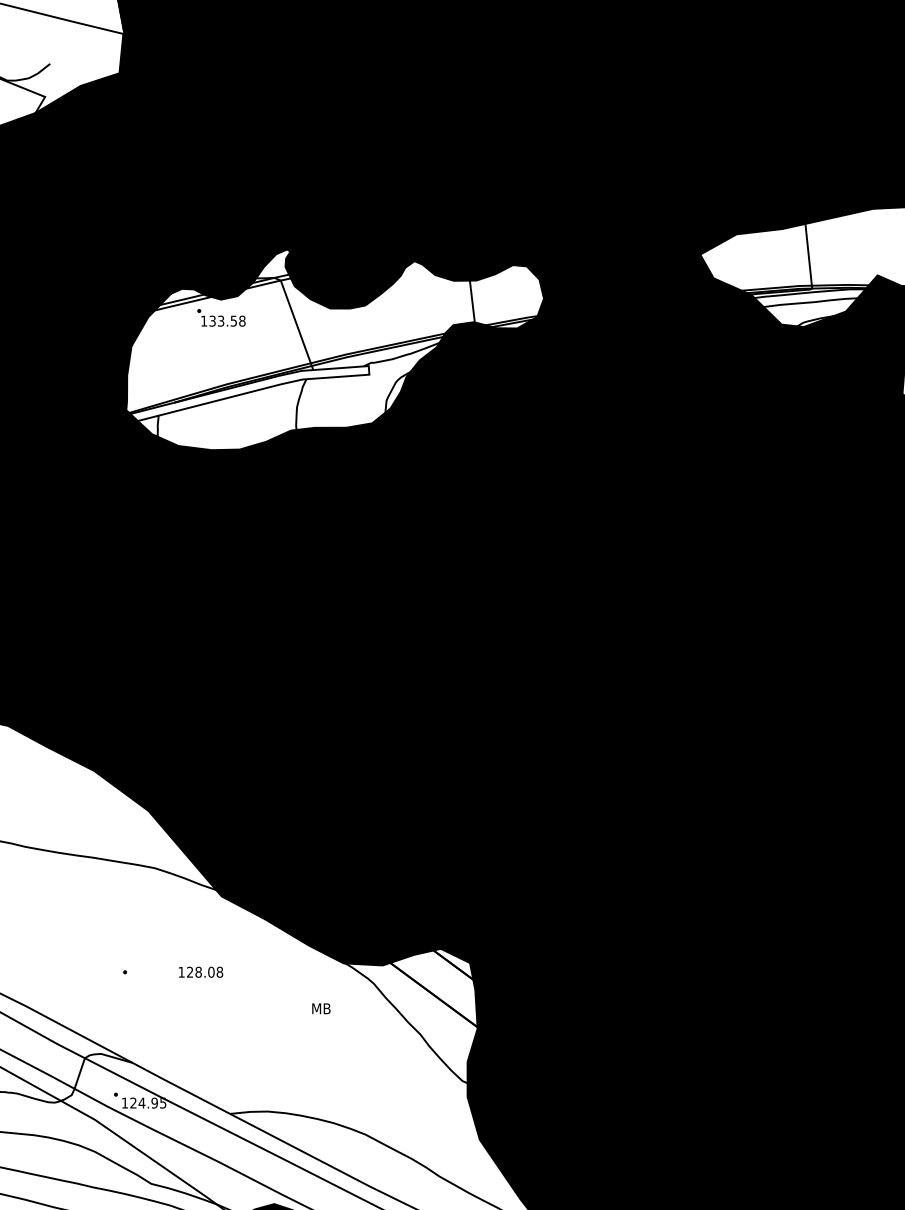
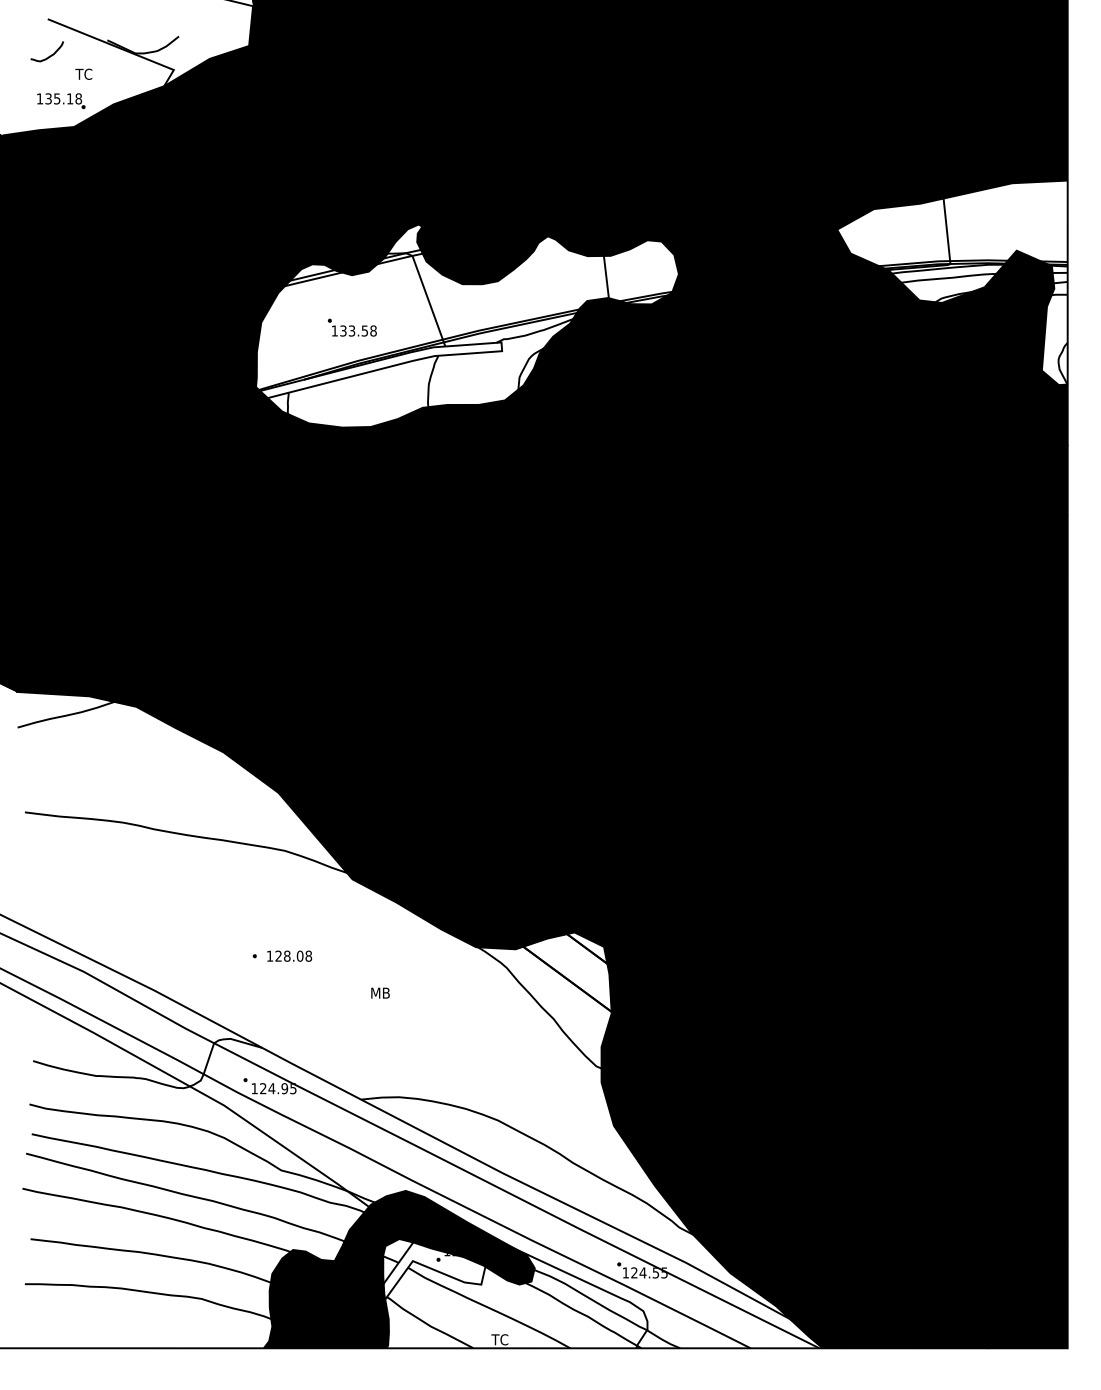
part: (220, 317) -> (351, 327), moved
text: (200, 971) -> (289, 955), moved
text: (321, 1008) -> (380, 992), moved

